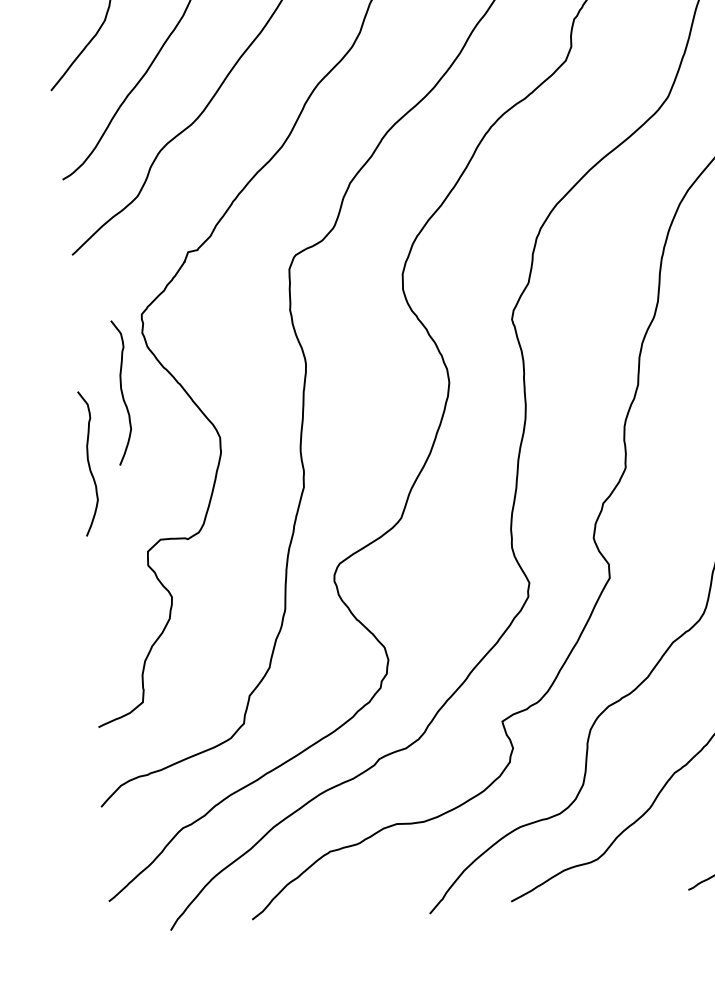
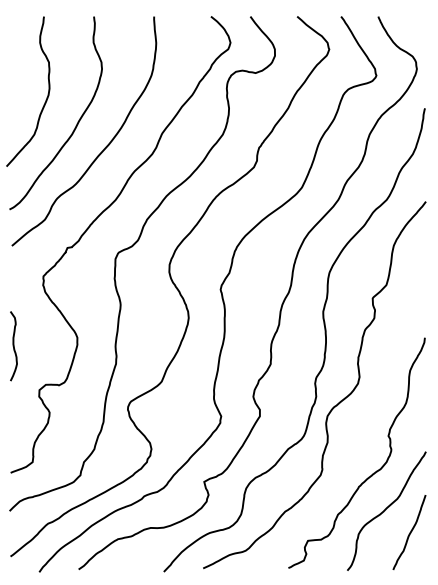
curve: (121, 393) -> (31, 313), removed

